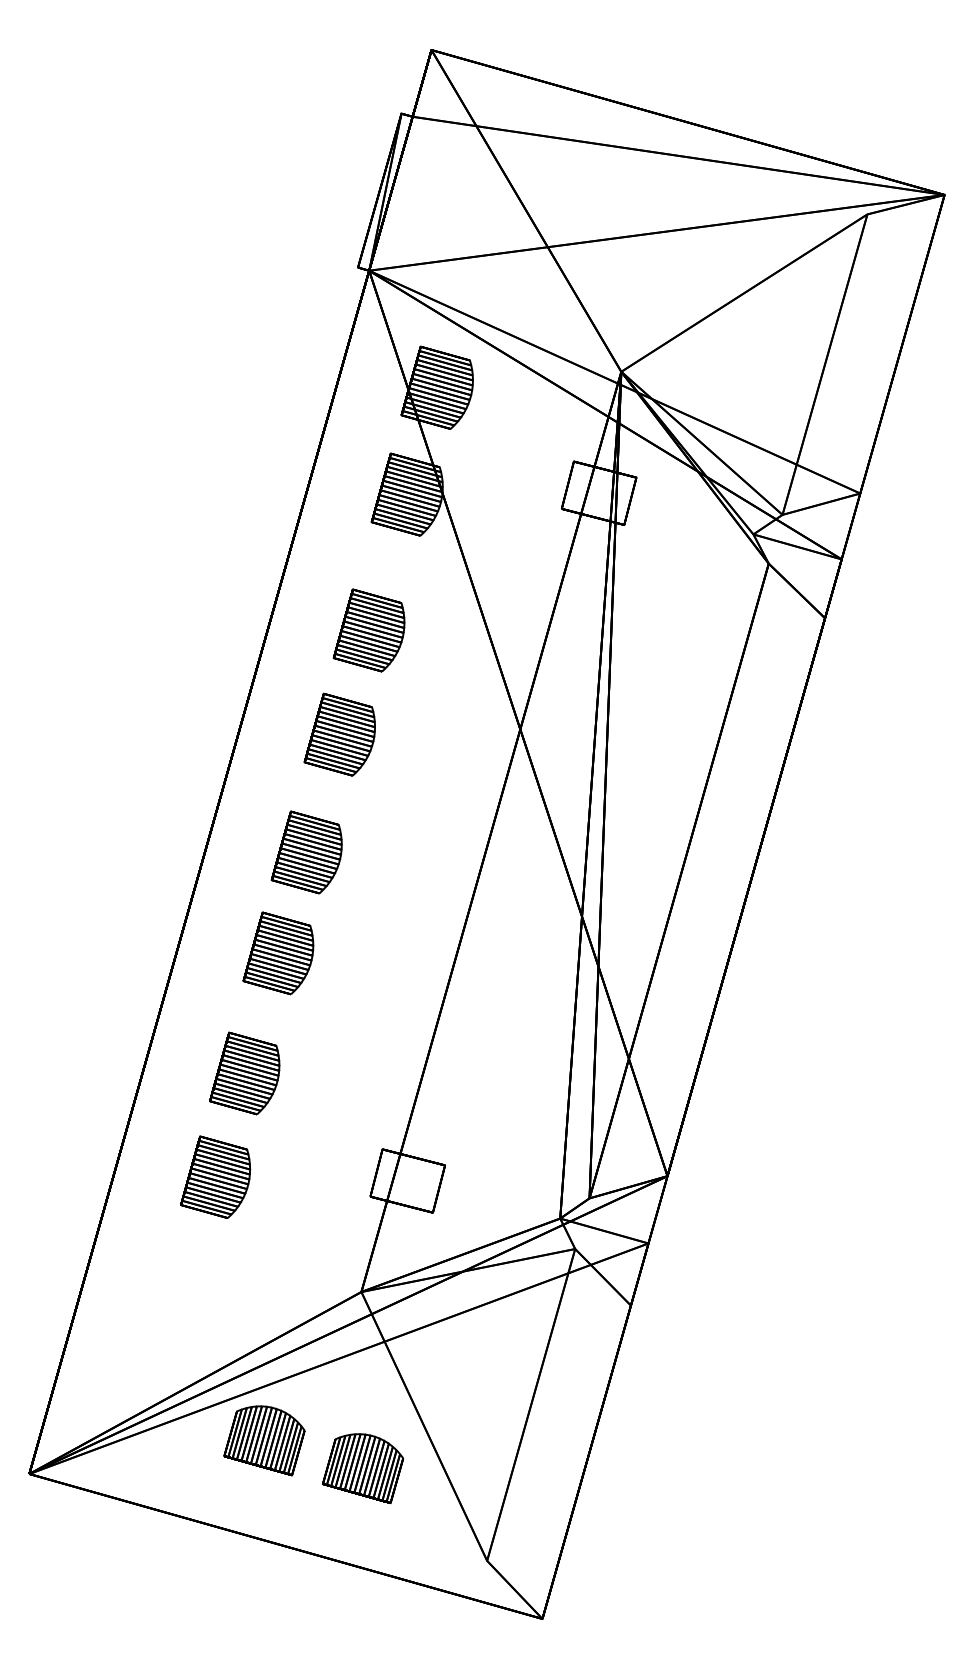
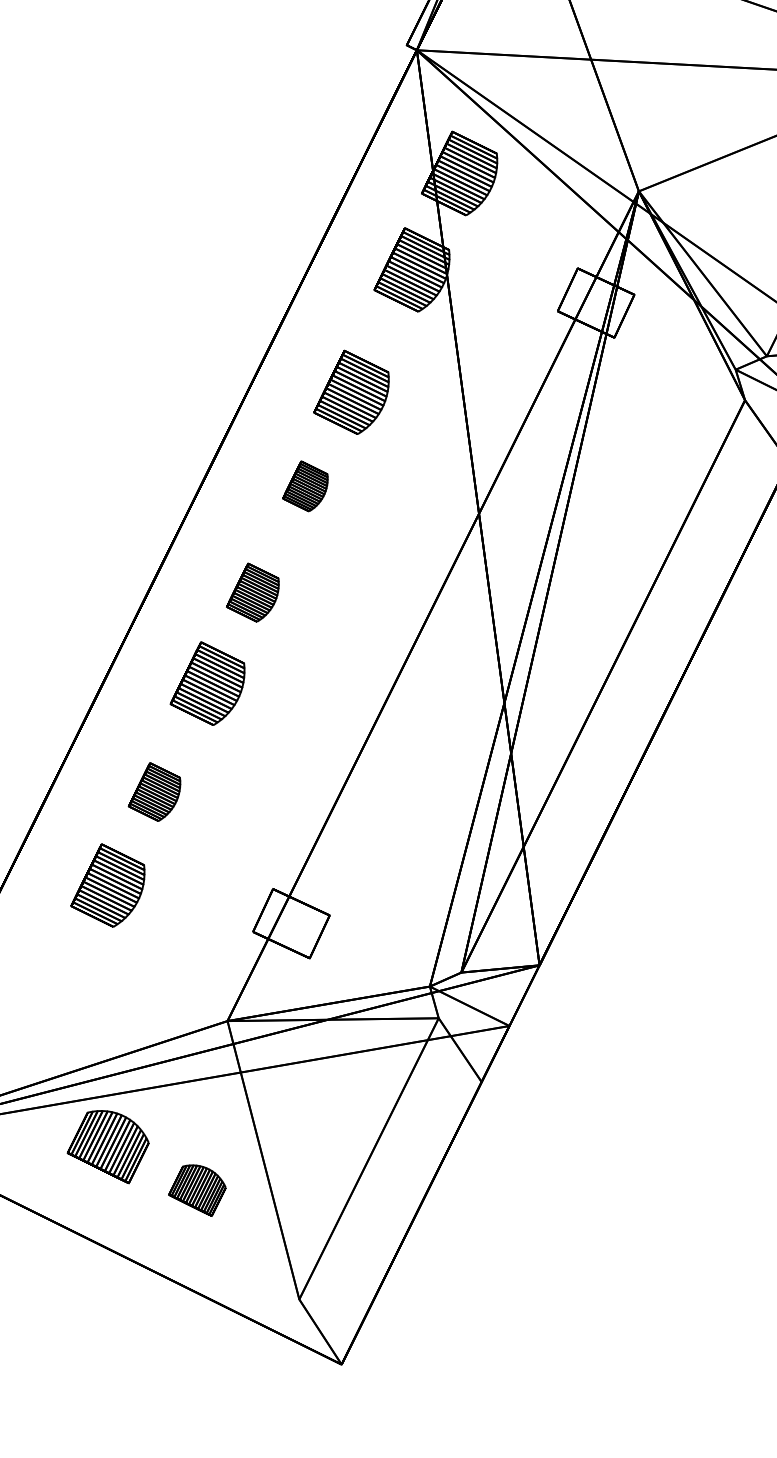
part: (339, 734) -> (305, 486), size x0.6
part: (306, 852) -> (253, 592), size x0.7
part: (244, 1073) -> (155, 792), size x0.7
part: (363, 1468) -> (198, 1189), size x0.7

